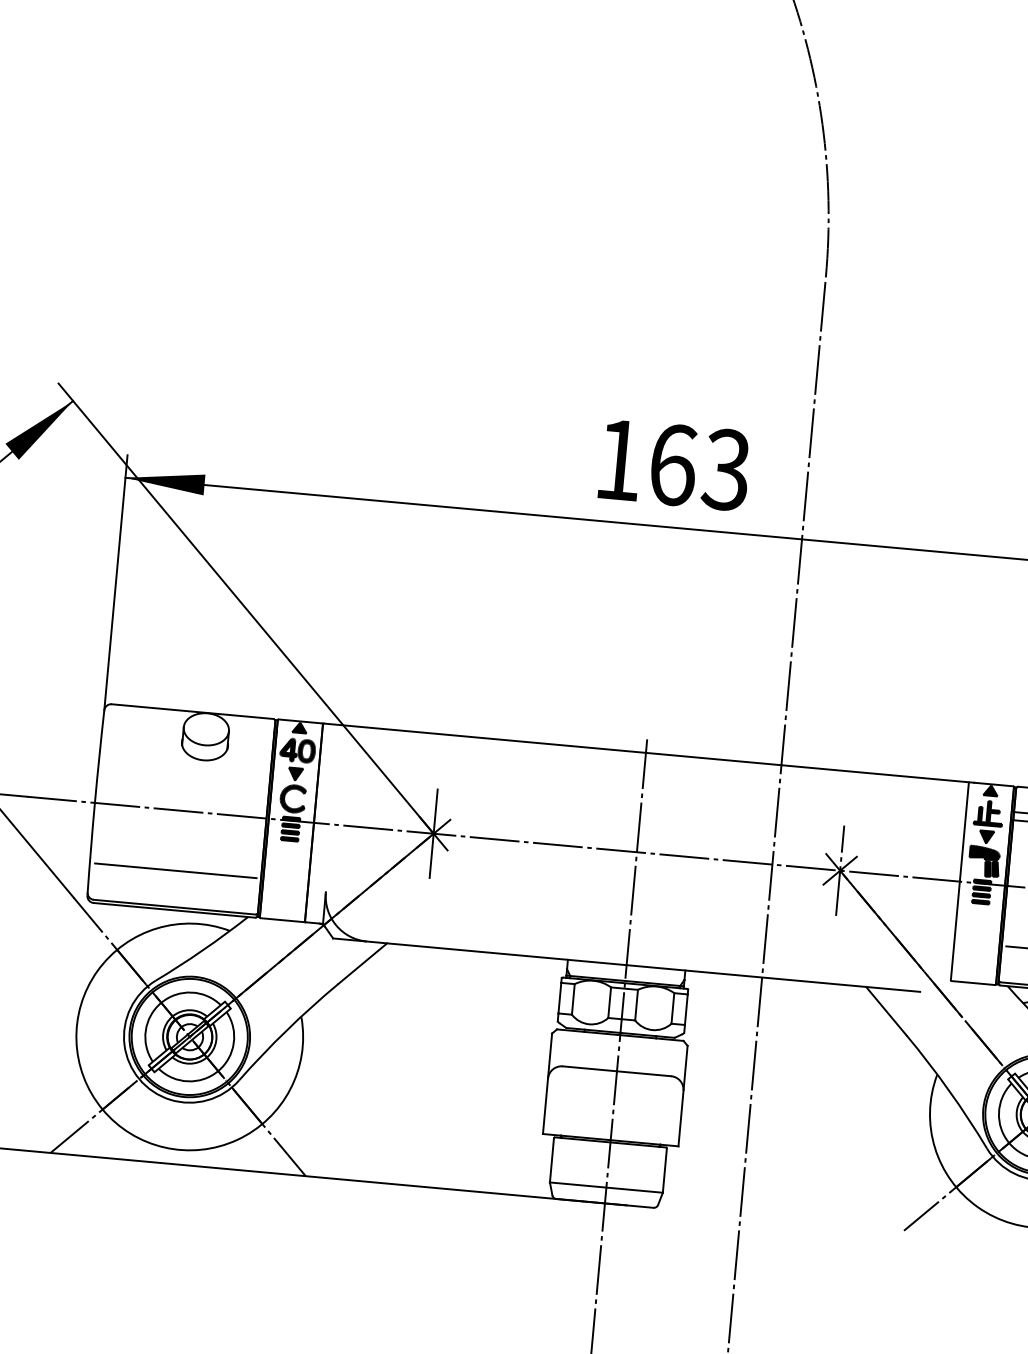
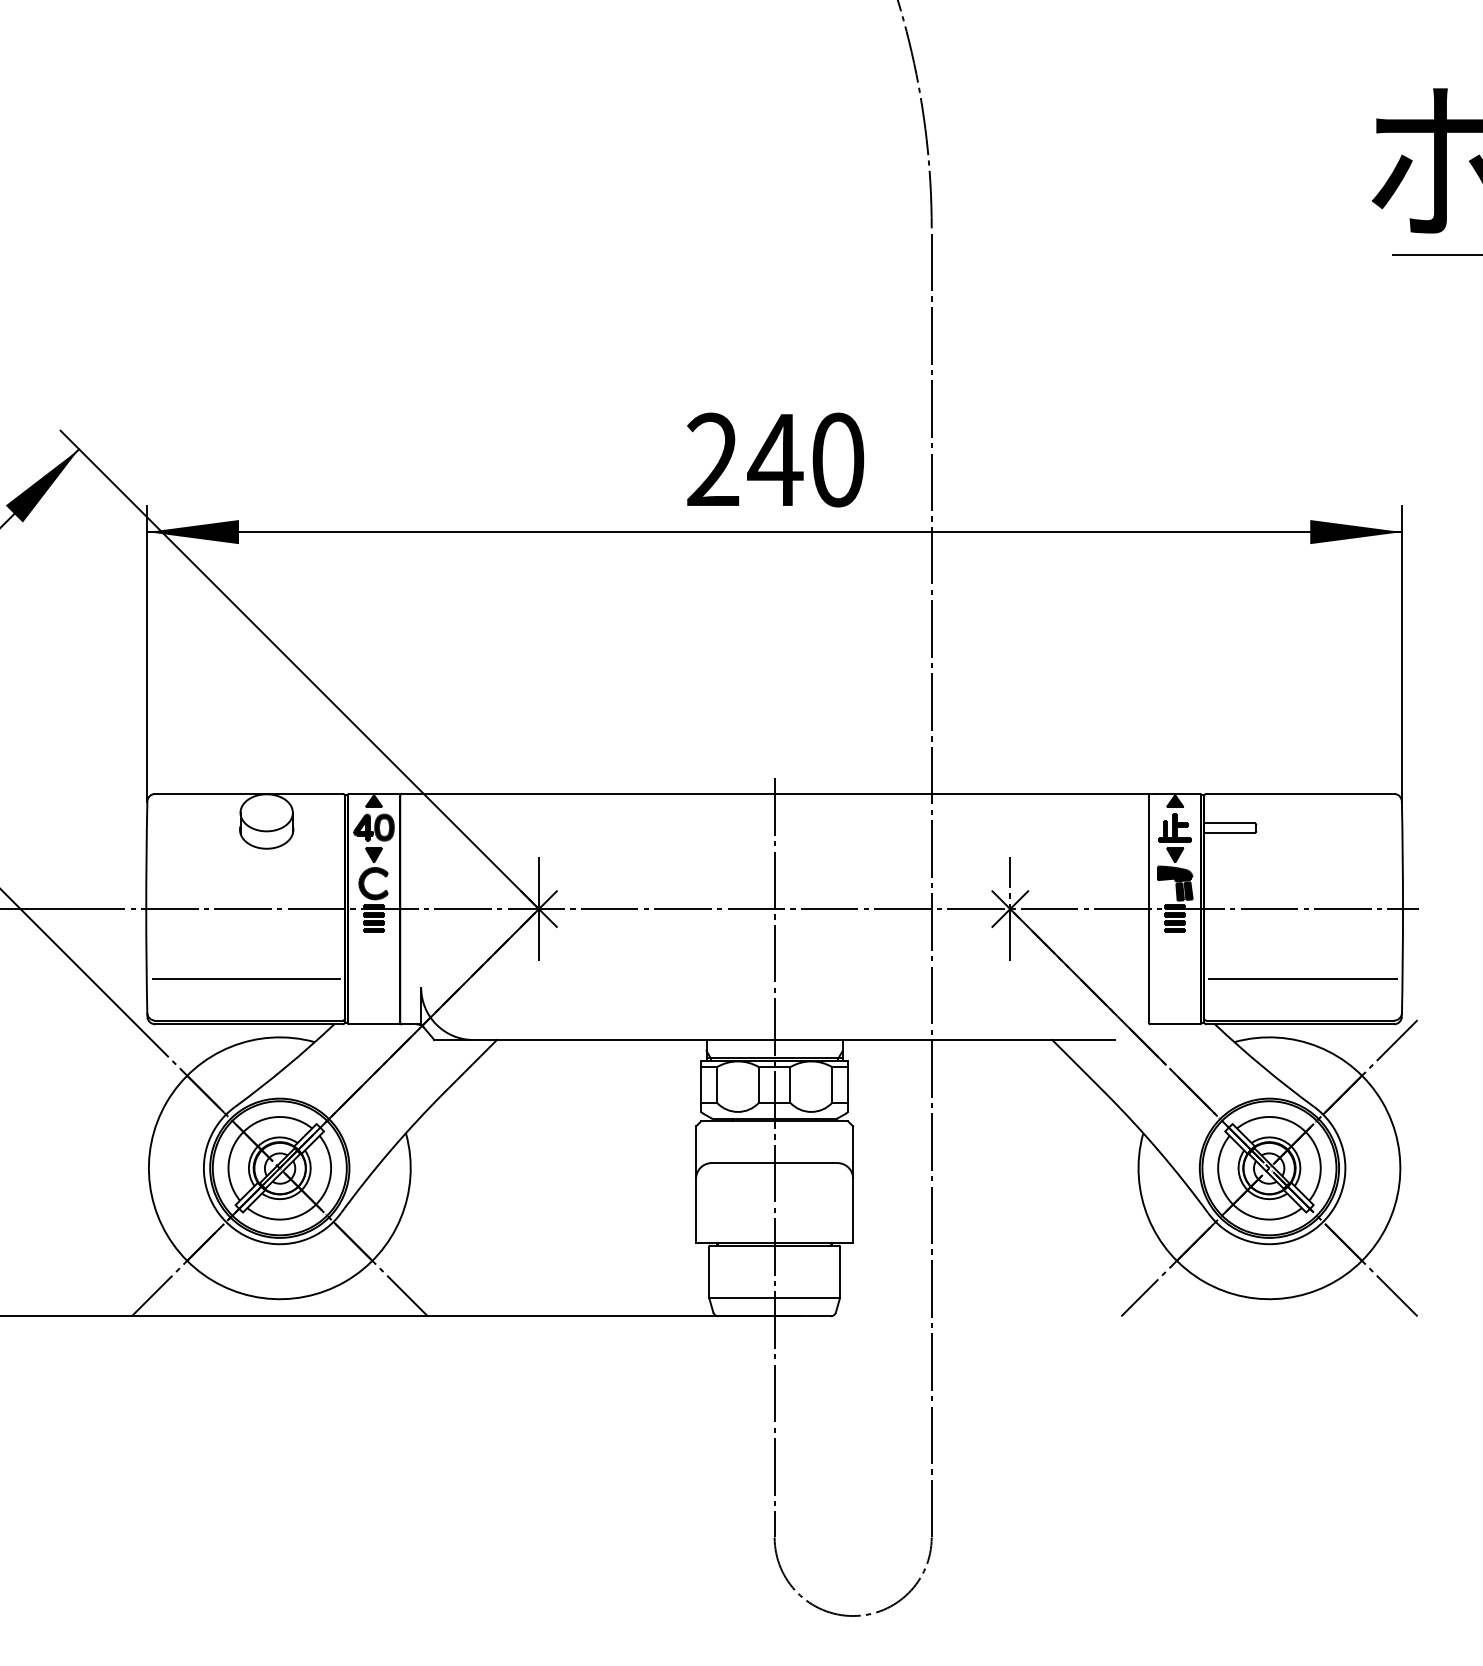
text: (672, 464) -> (775, 459), 163 -> 240

